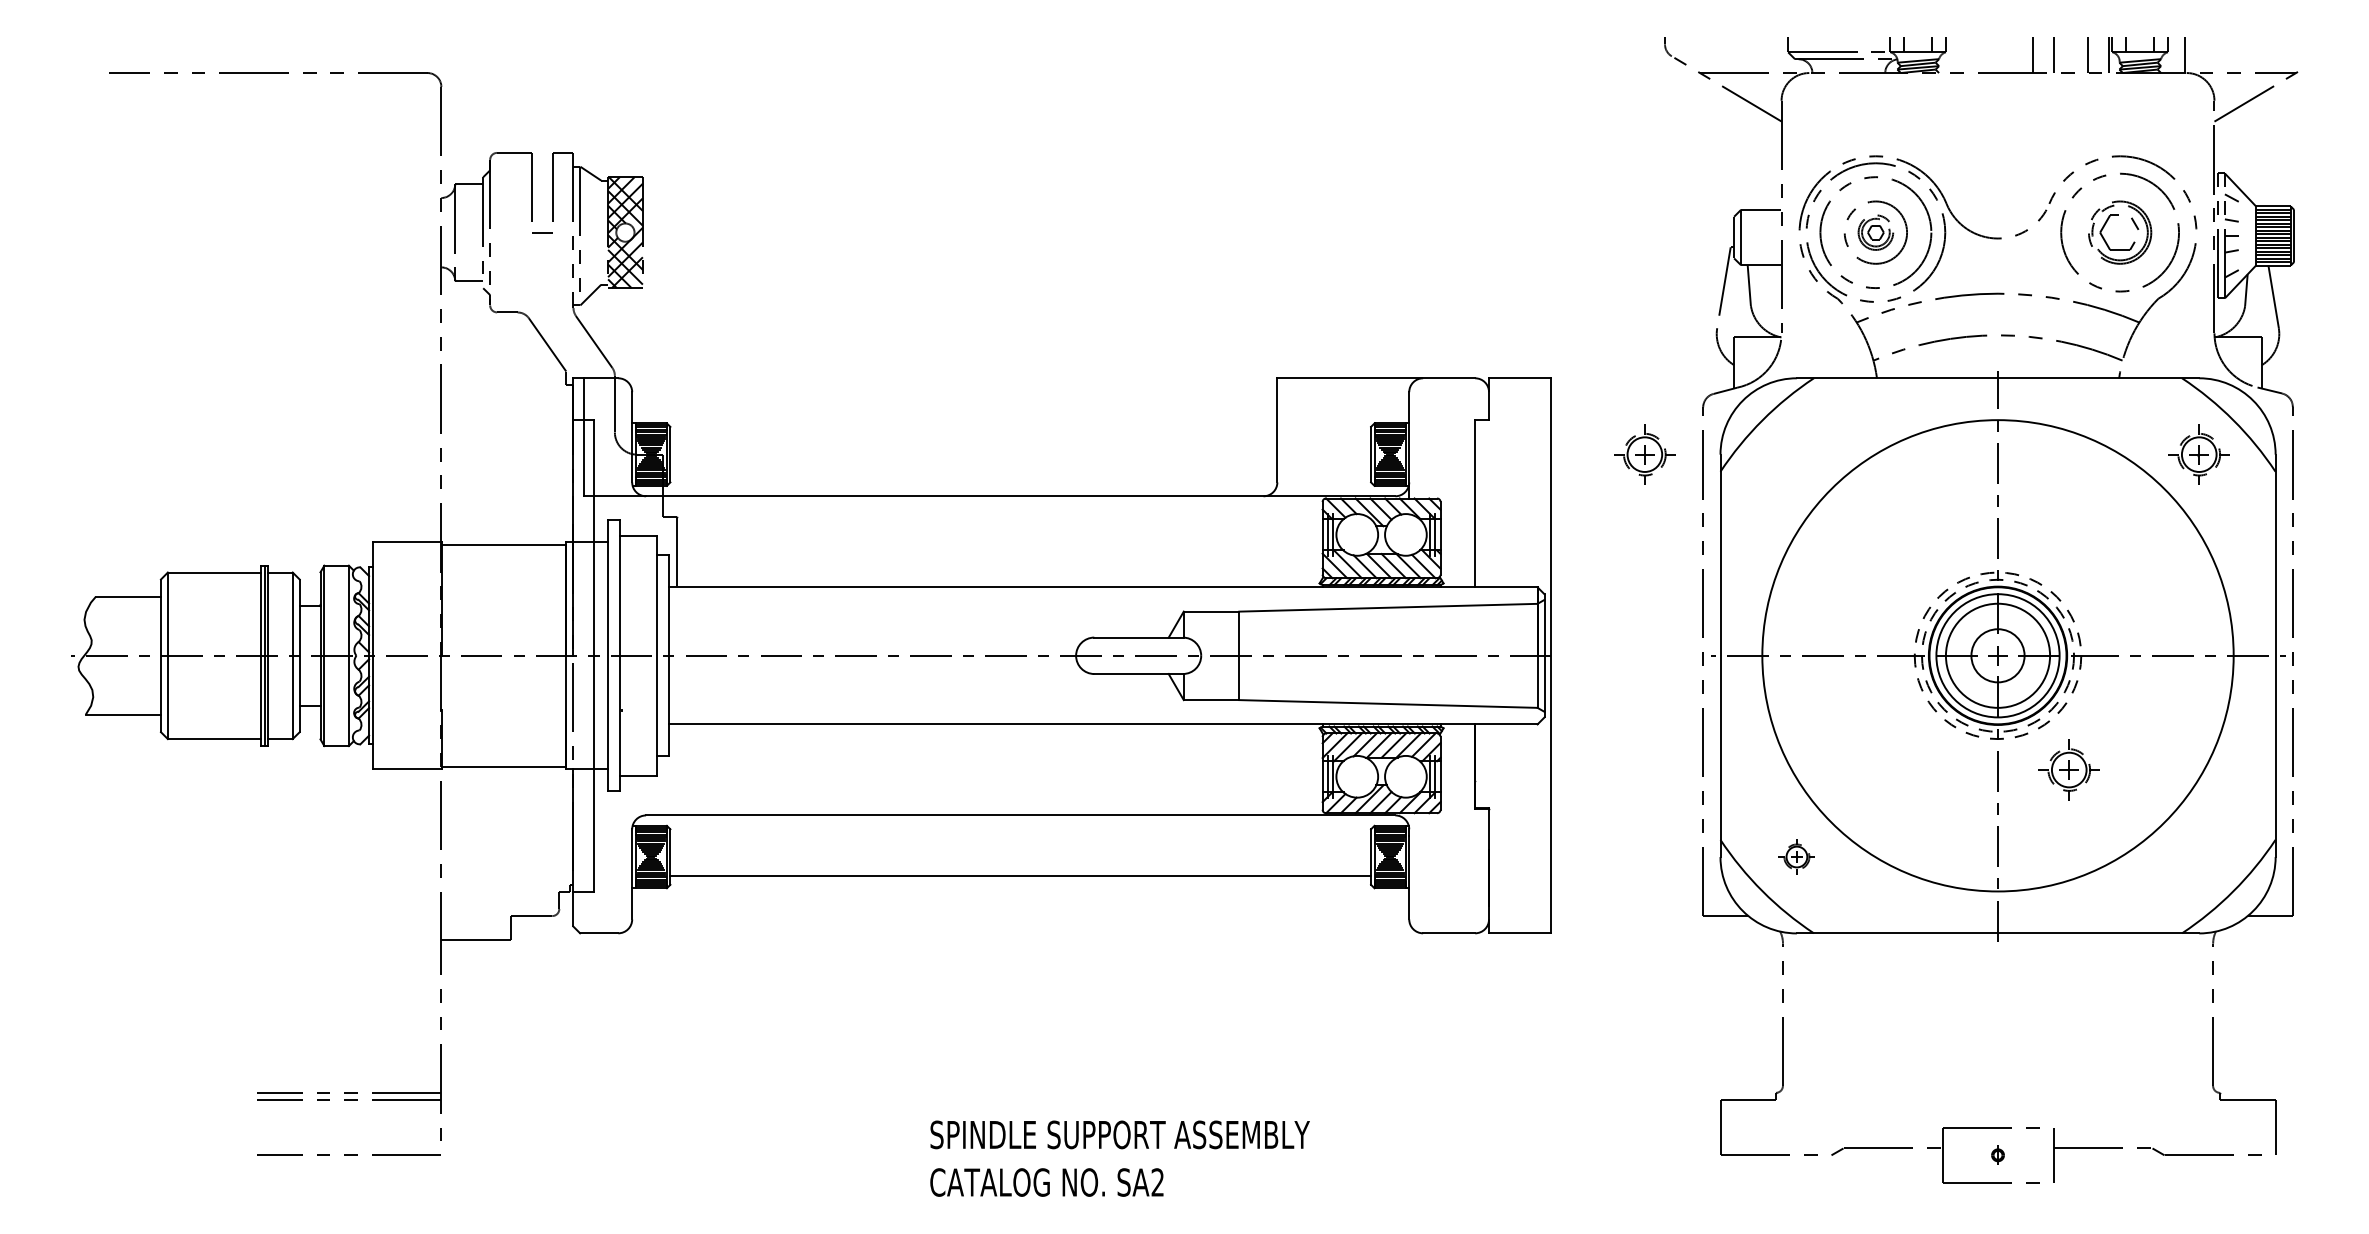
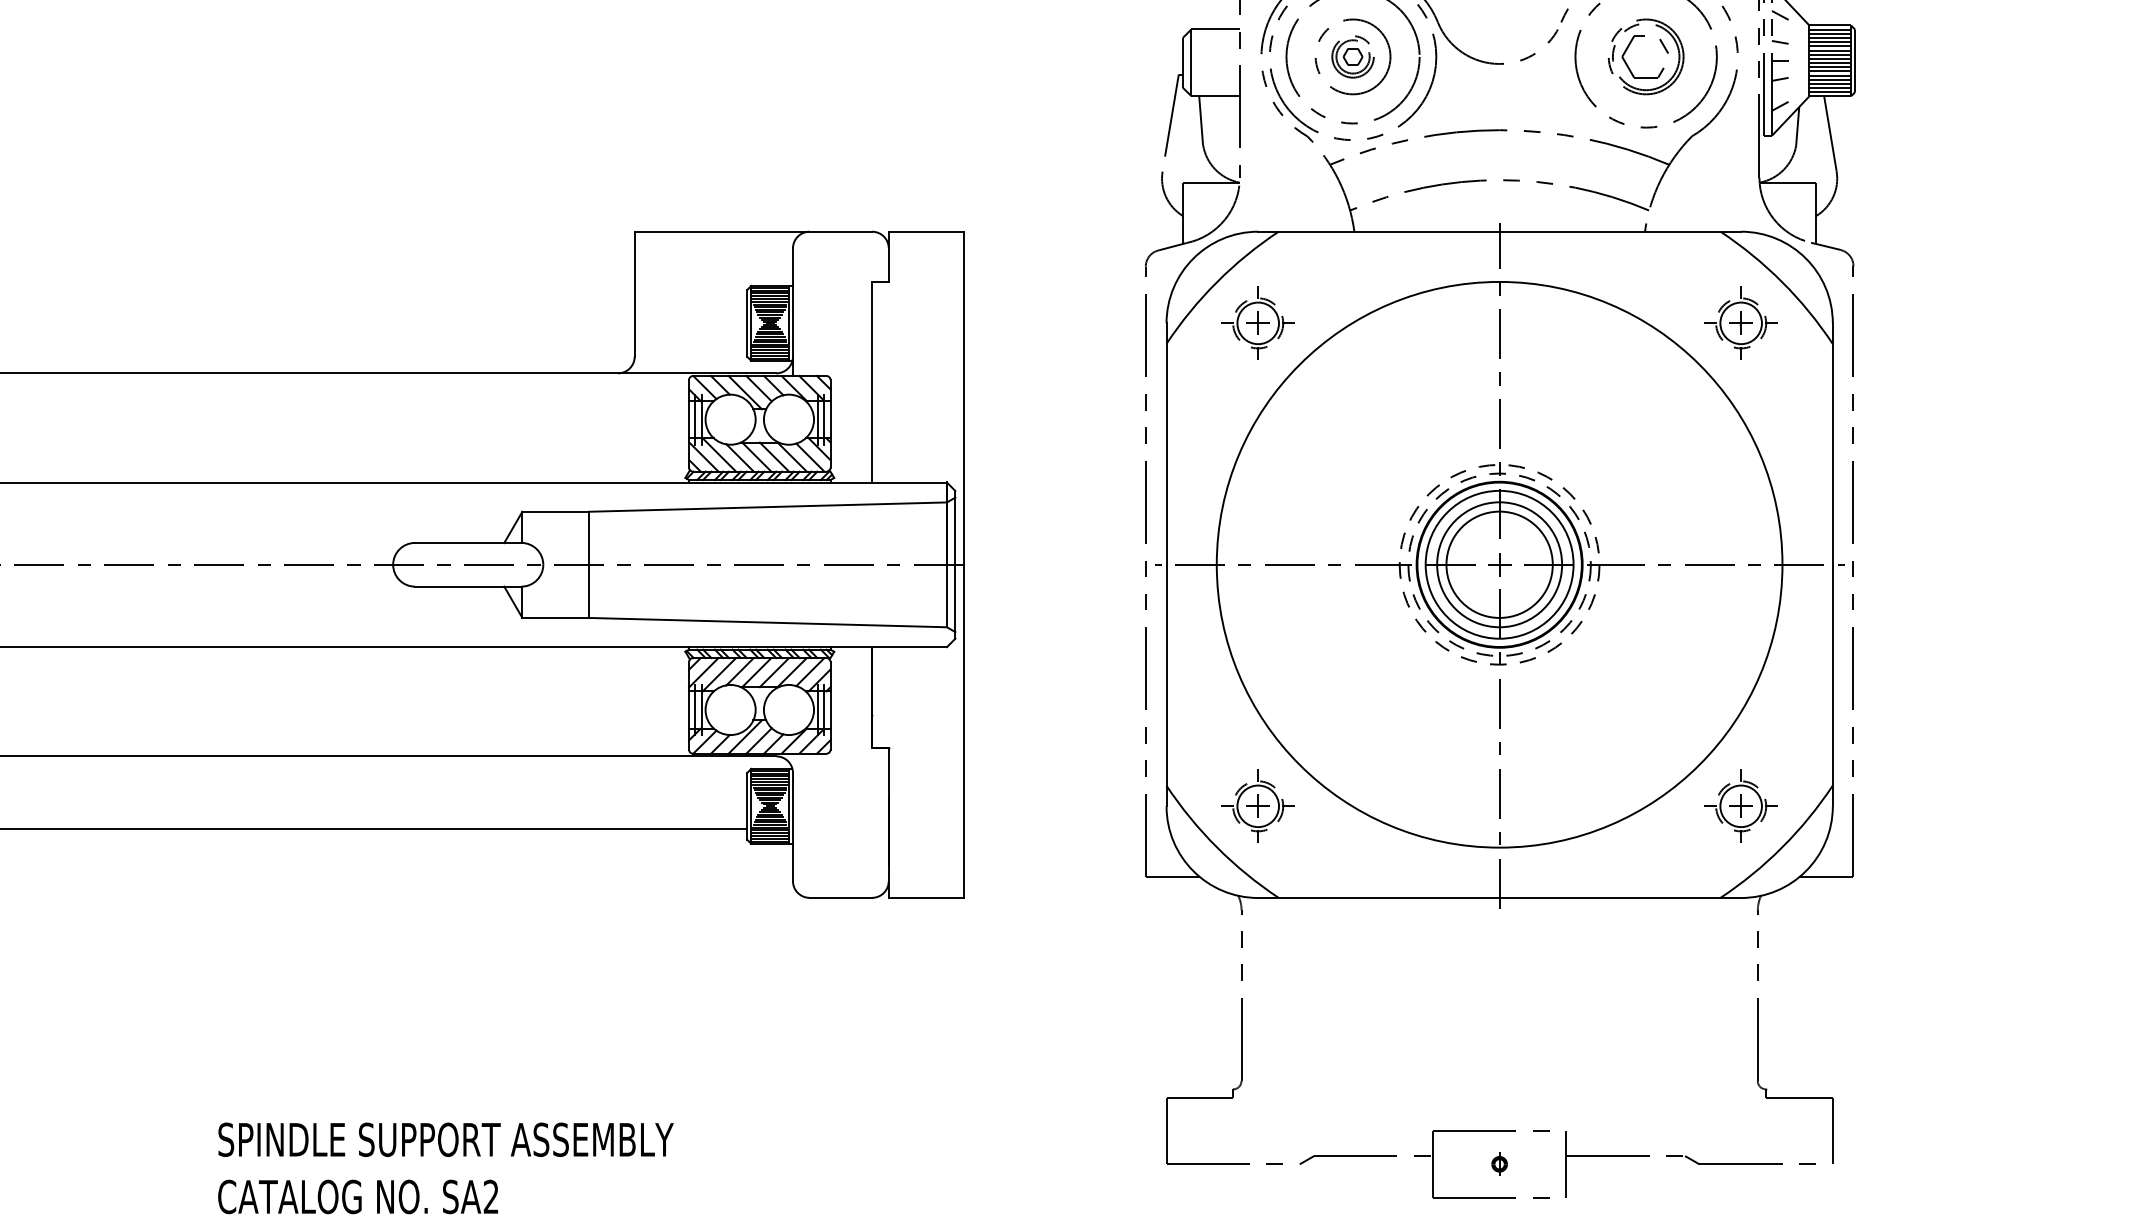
part: (1644, 454) -> (1257, 323), moved
circle: (1997, 655) -> (1499, 564), size x1.67
part: (2068, 769) -> (1740, 805), moved
part: (1796, 856) -> (1257, 805), size x1.67

